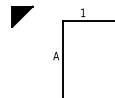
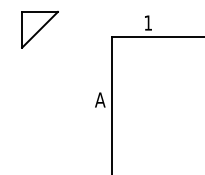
fill: (22, 16) -> (40, 29), removed

